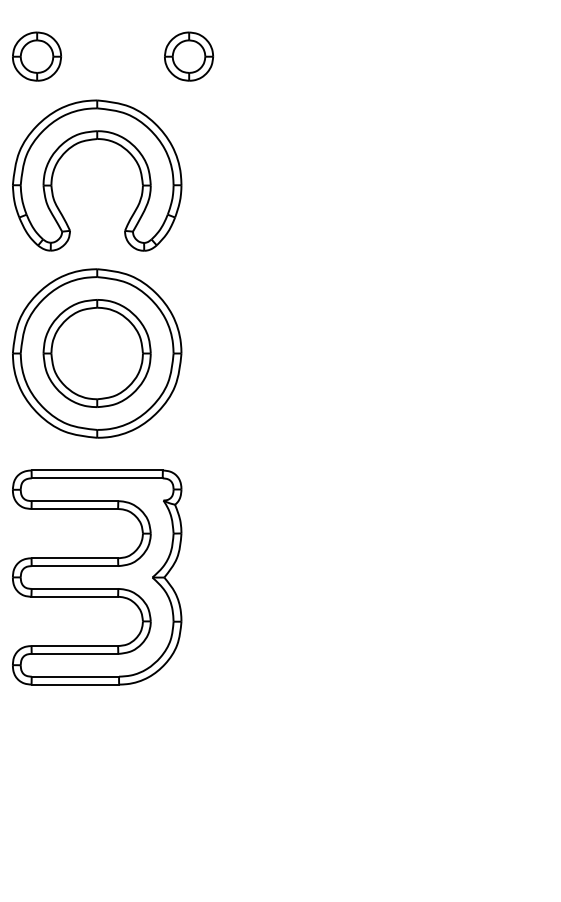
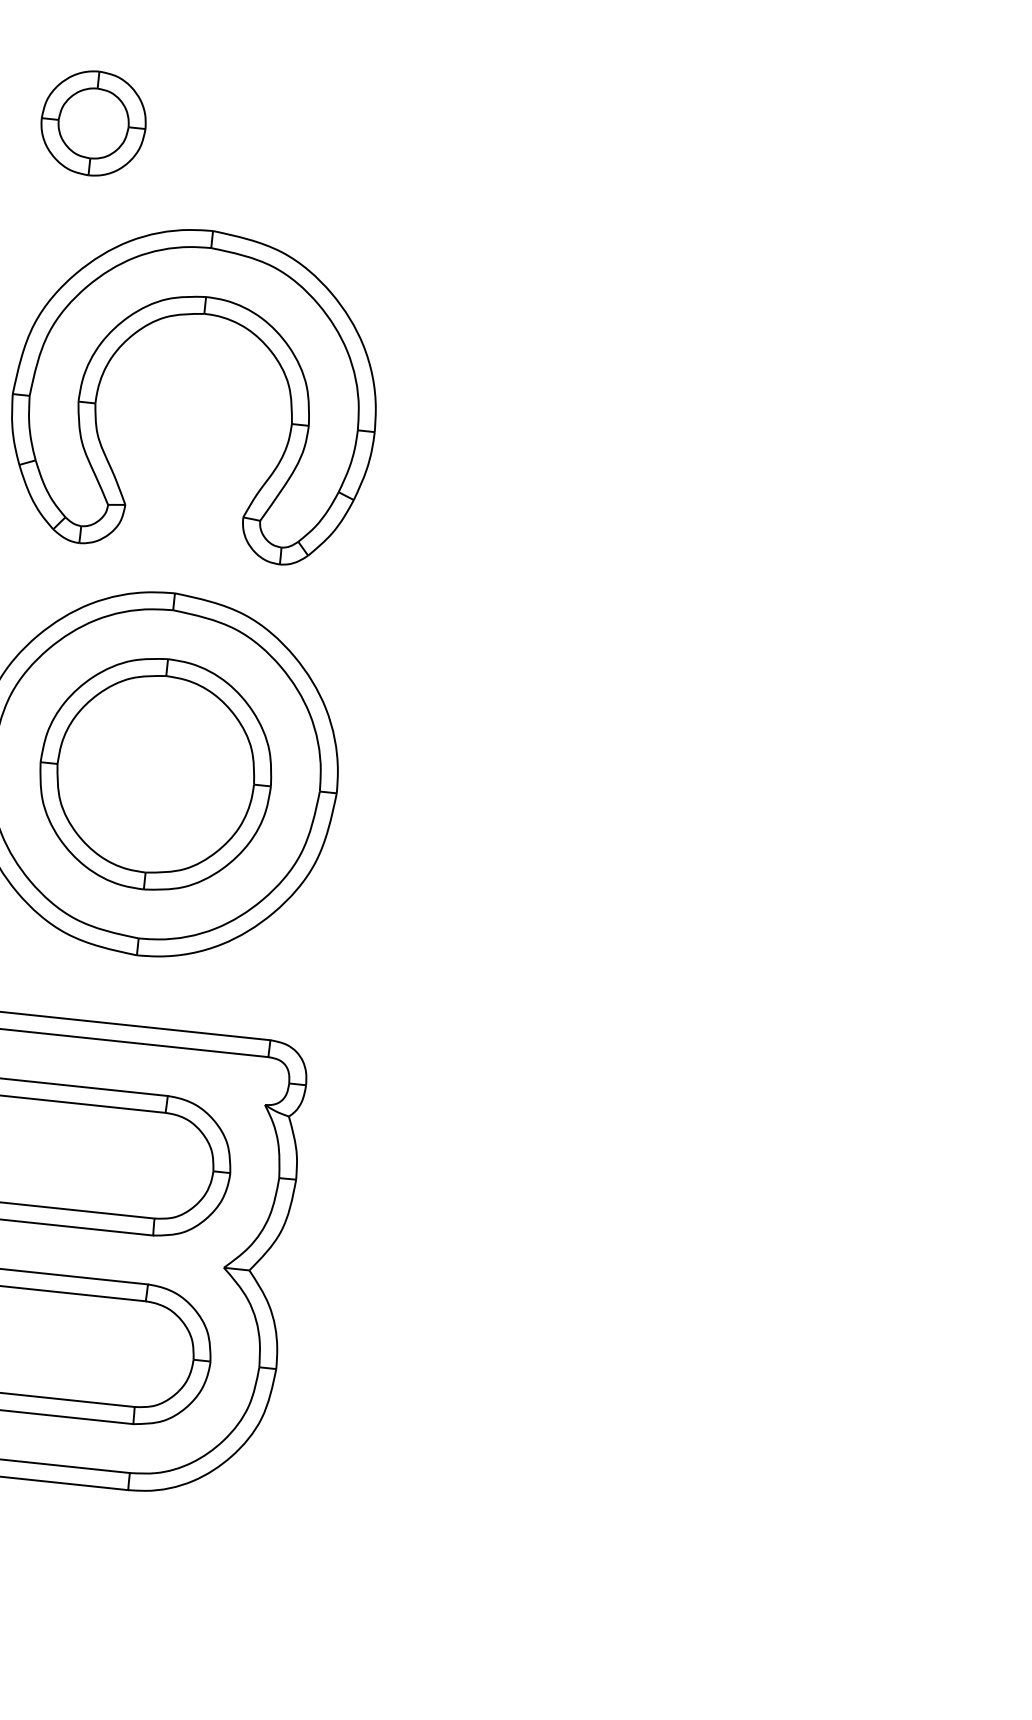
part: (189, 56) -> (421, 157), removed

